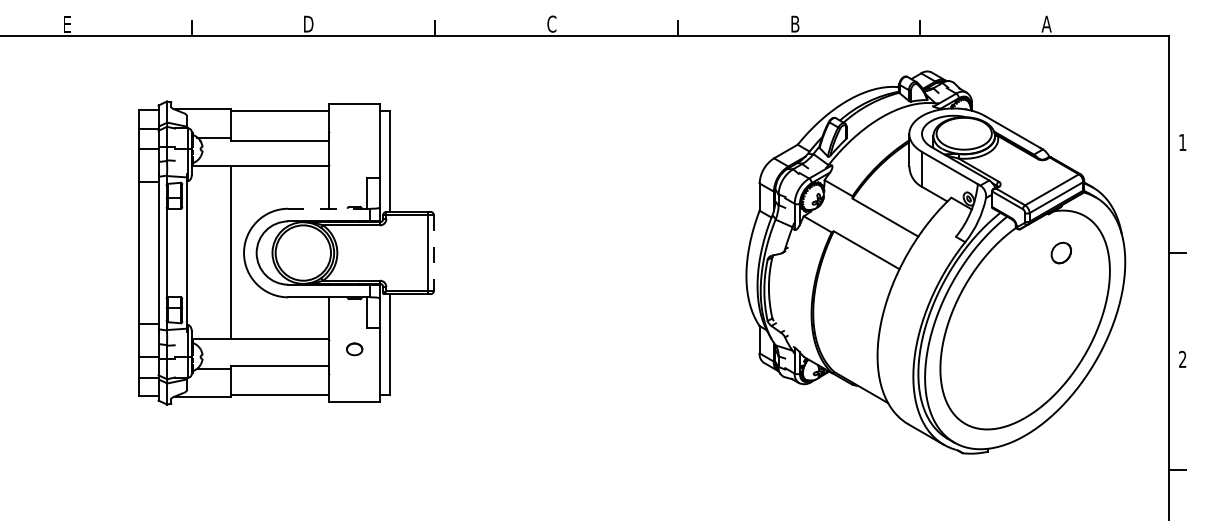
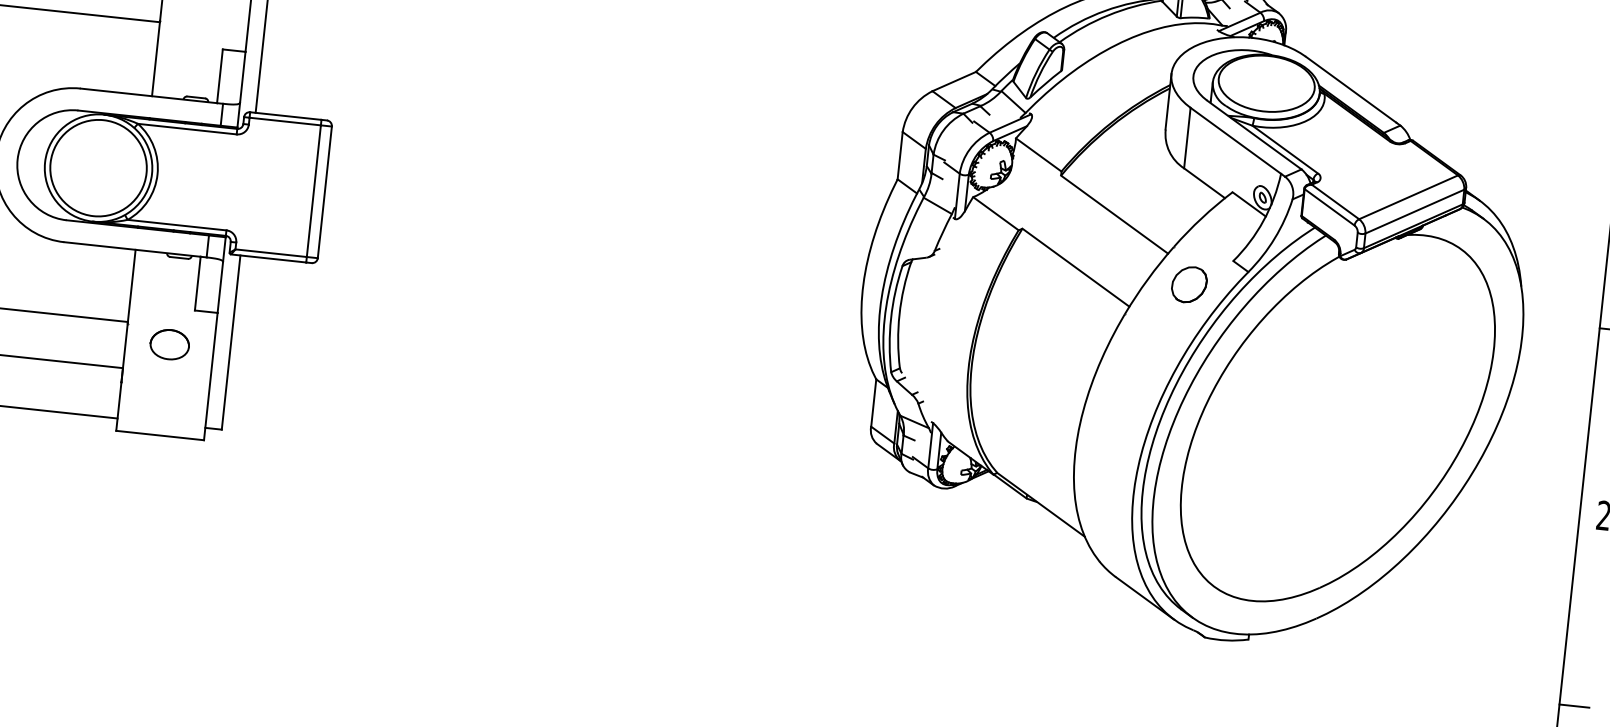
line: (328, 208) -> (150, 95), dashed -> solid
part: (1061, 252) -> (1189, 283), moved
line: (433, 253) -> (324, 193), dashed -> solid
part: (354, 349) -> (169, 344), size x1.43

